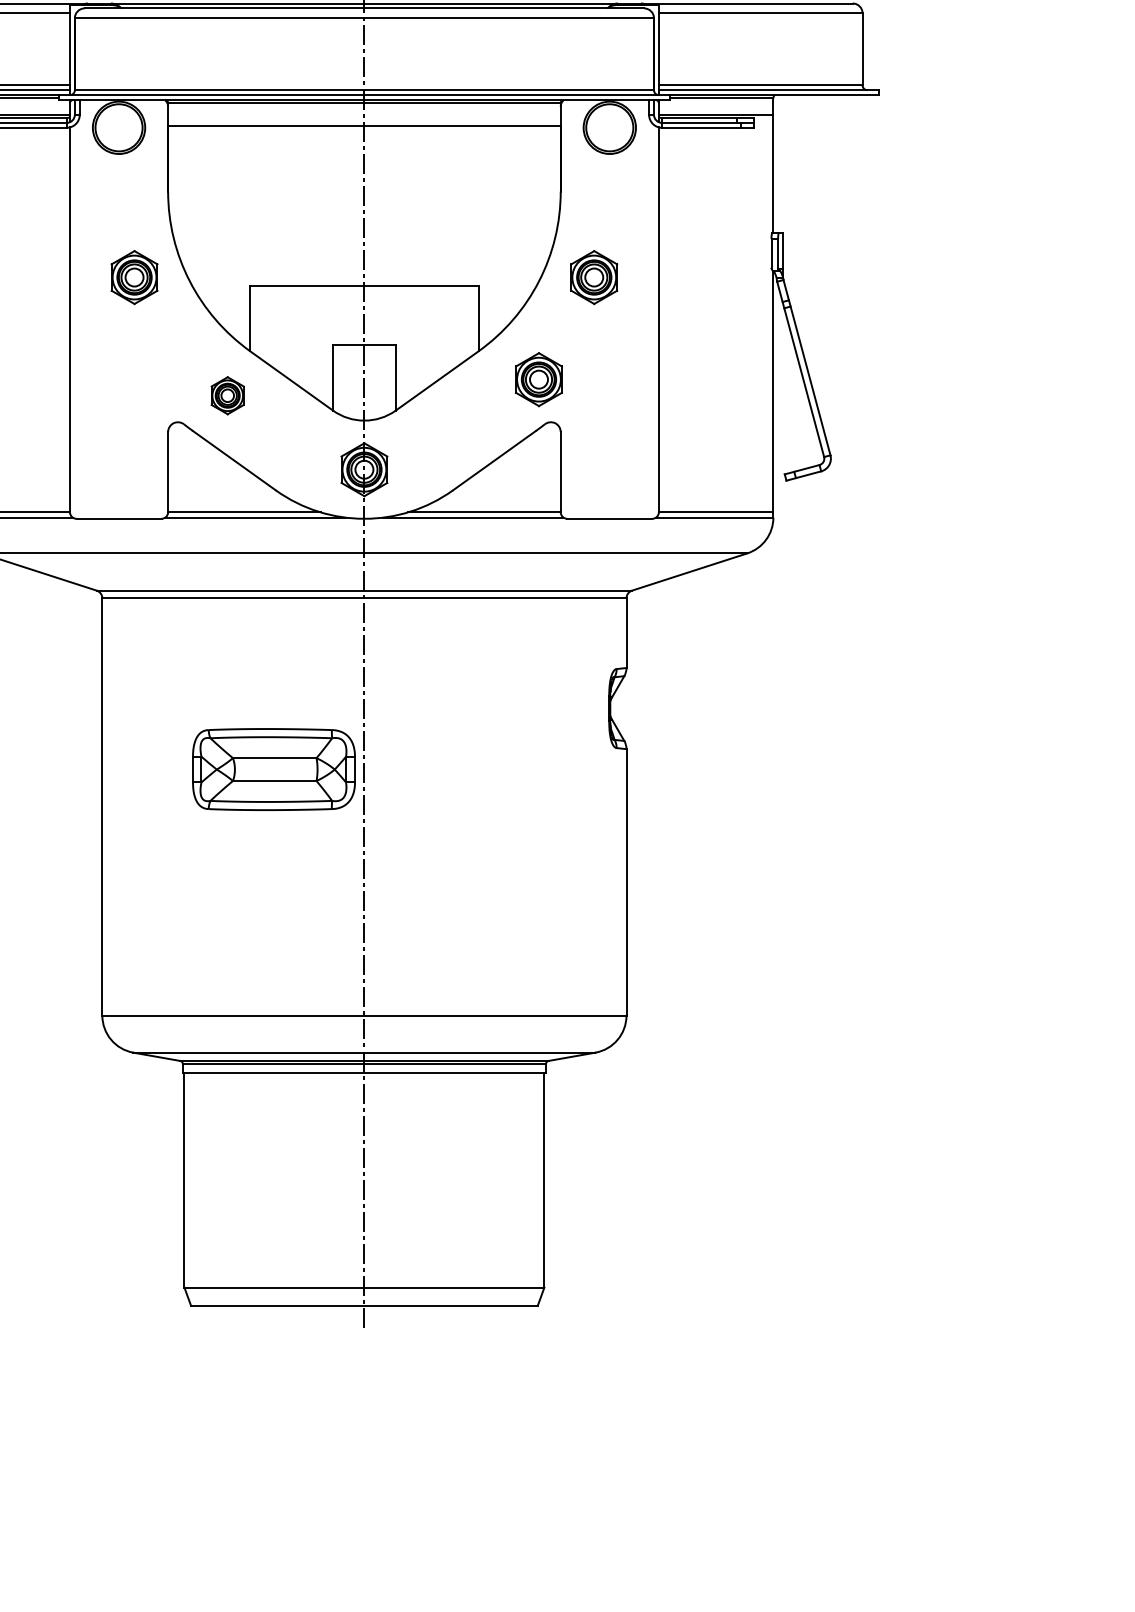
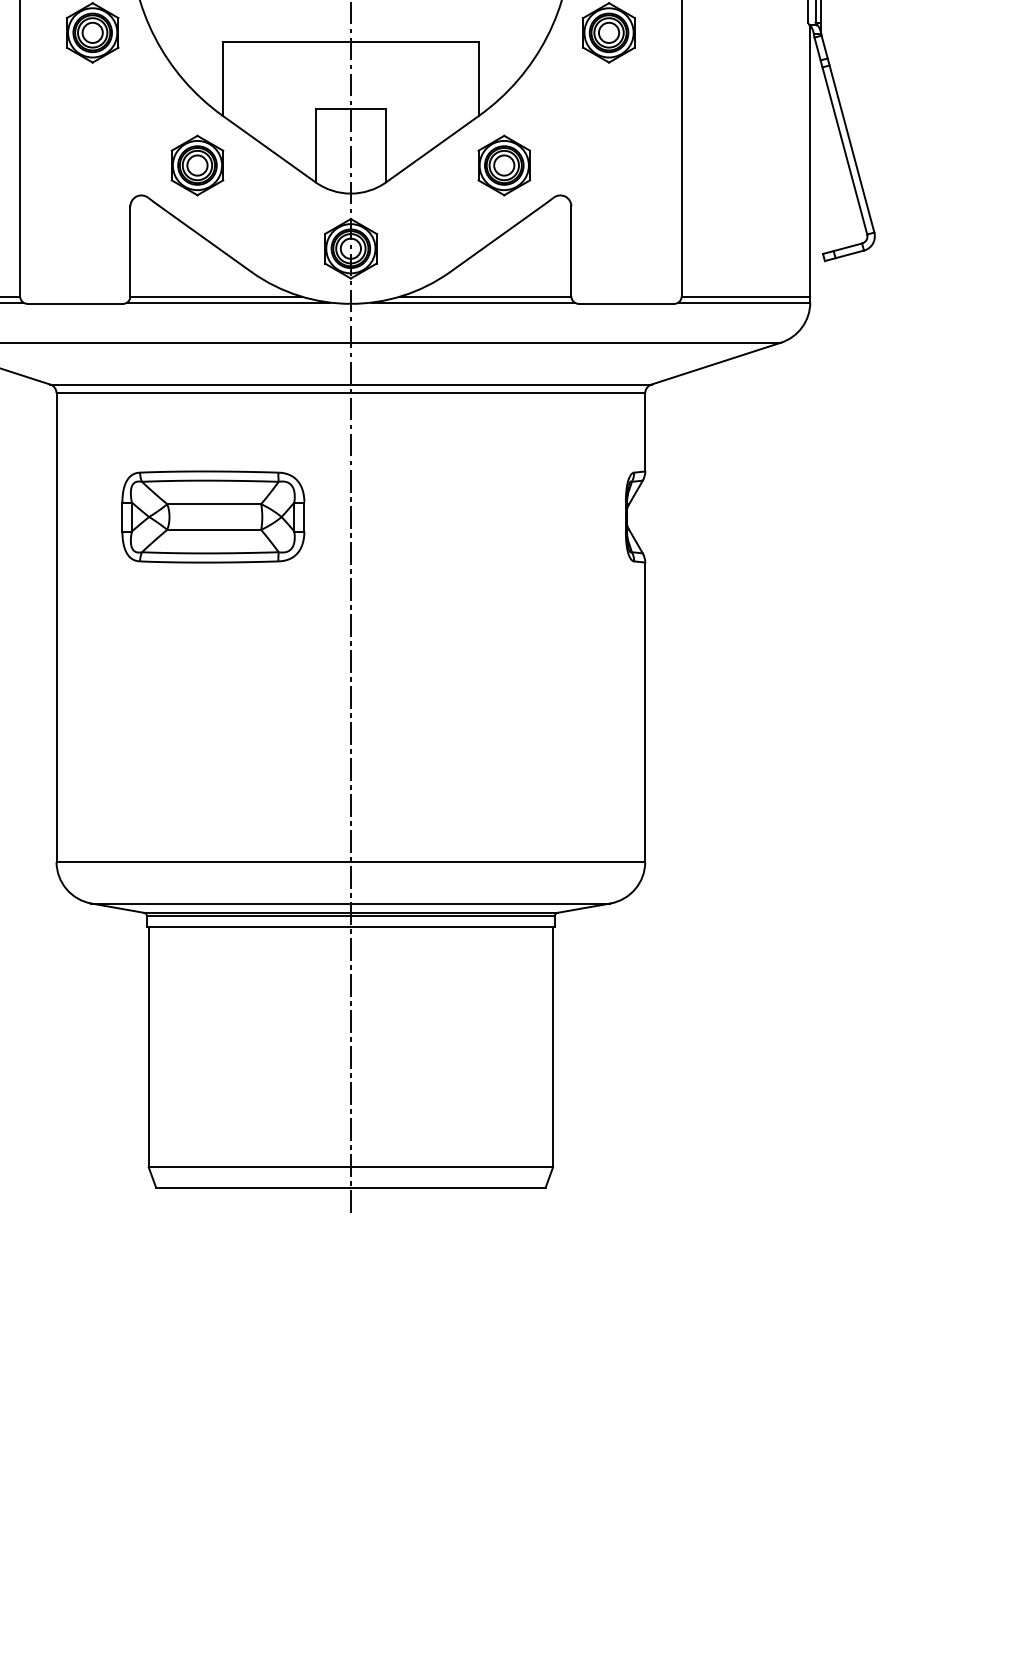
part: (538, 379) -> (503, 165), moved
part: (227, 395) -> (197, 165), size x1.43
part: (273, 769) -> (212, 516), moved

